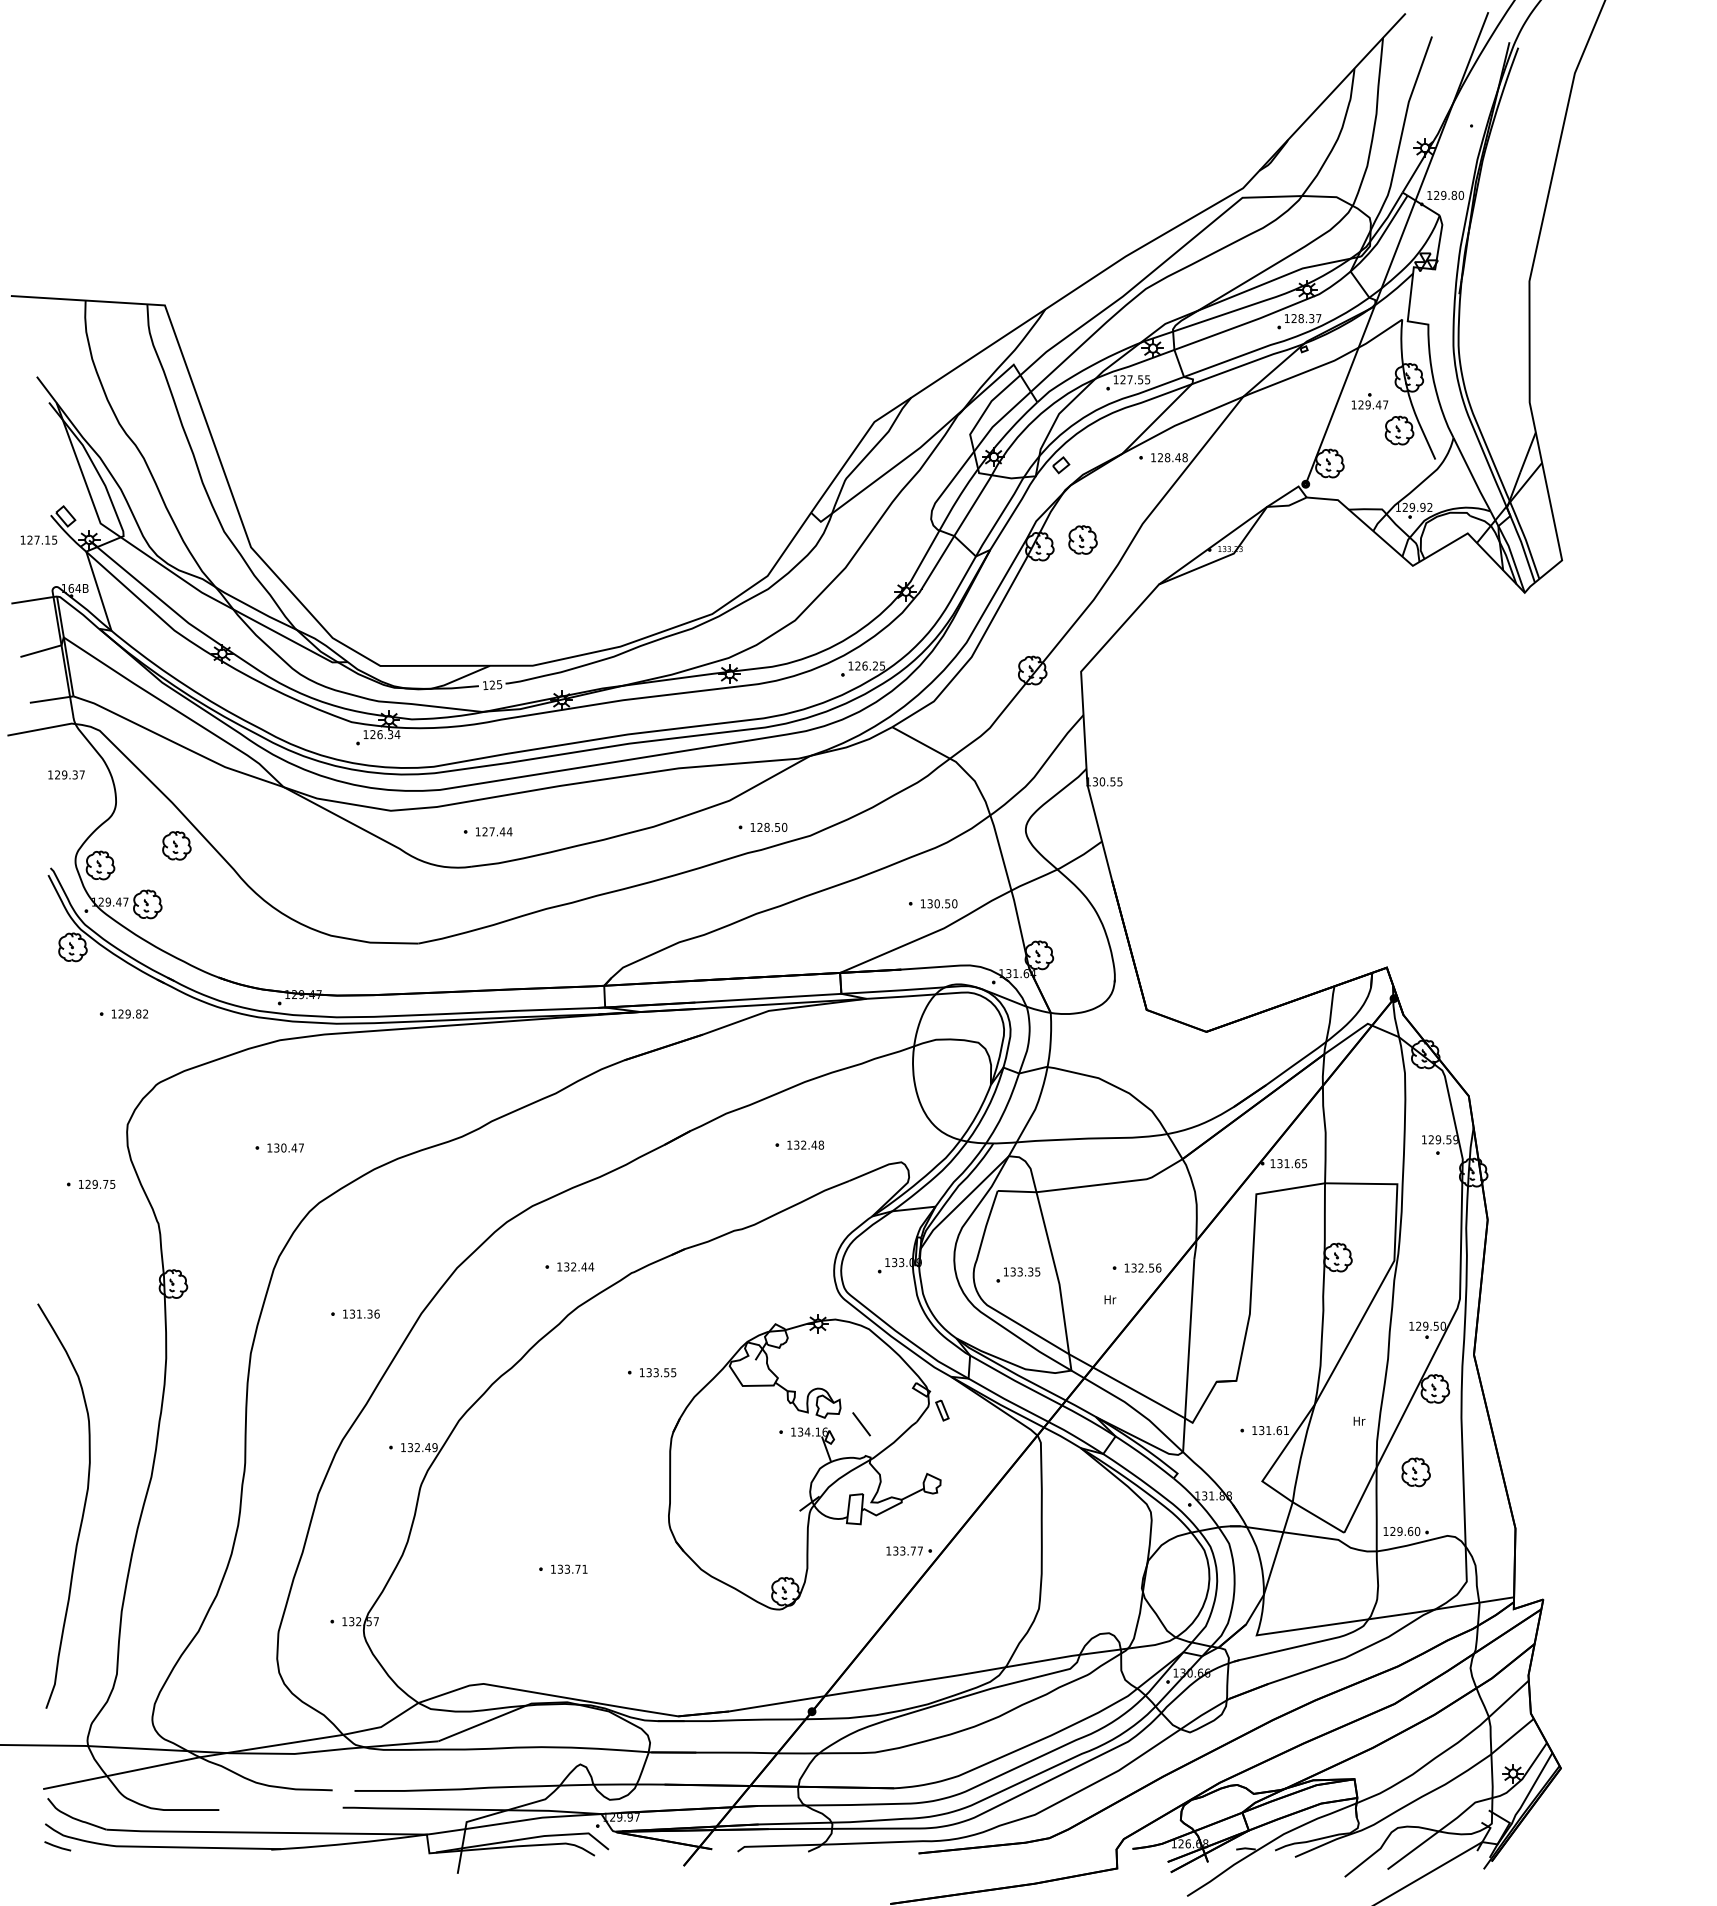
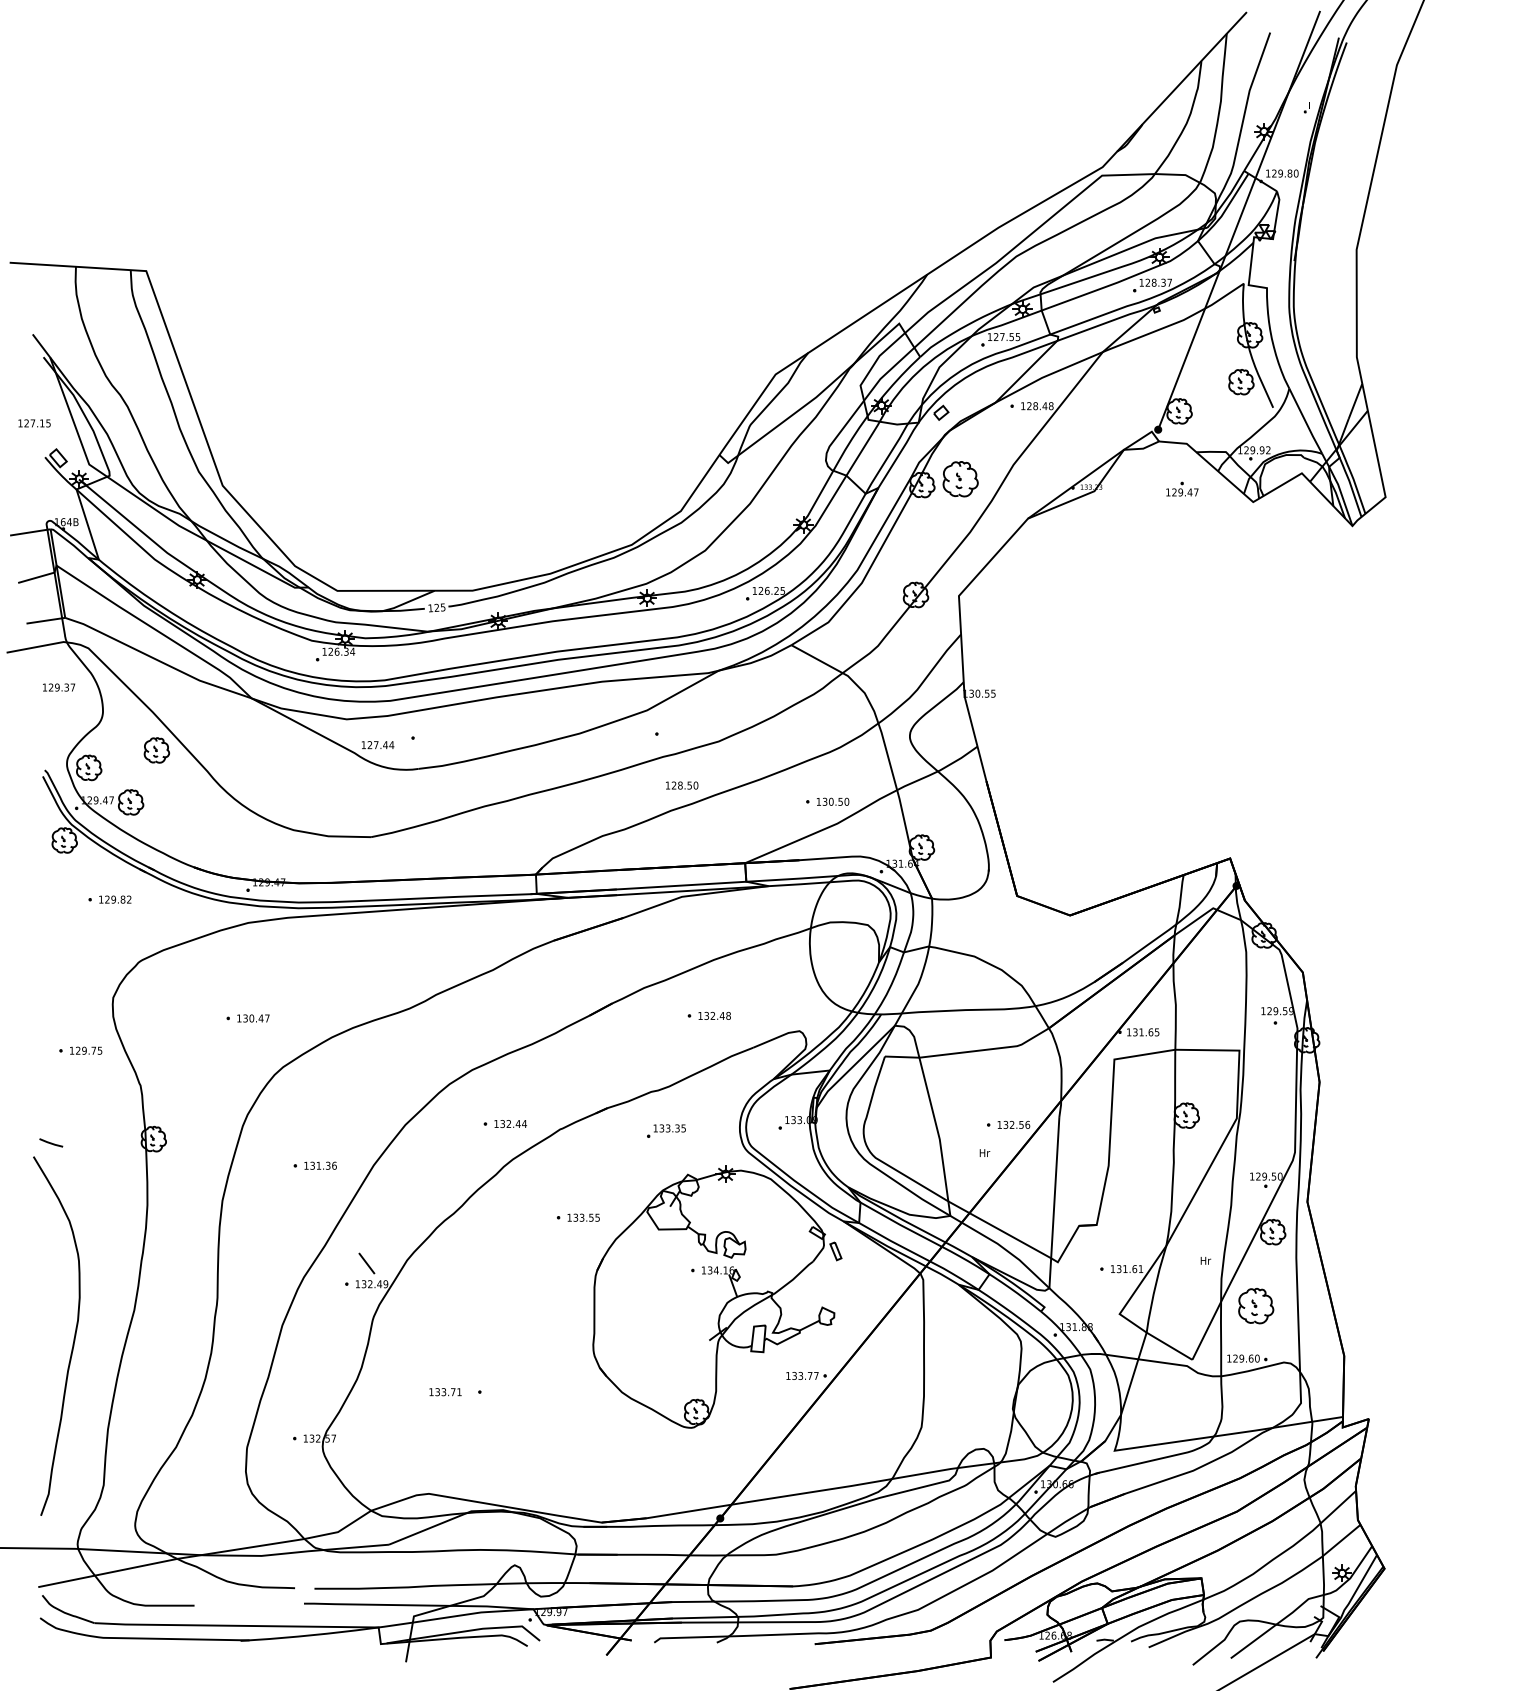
part: (1369, 401) -> (1181, 489), moved
text: (38, 539) -> (34, 422), moved
part: (1082, 539) -> (960, 478), size x1.4
text: (768, 826) -> (681, 784), moved
text: (494, 831) -> (378, 744), moved
part: (1018, 1274) -> (666, 1130), moved
line: (861, 1424) -> (366, 1263), moved
part: (1415, 1472) -> (1255, 1306), size x1.4
text: (569, 1568) -> (445, 1391), moved
line: (57, 1846) -> (51, 1143), moved

